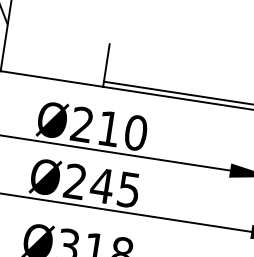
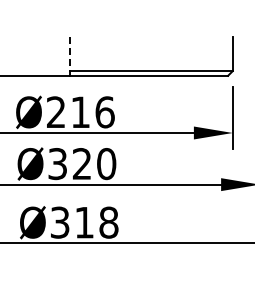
line: (106, 63) -> (69, 54), solid -> dashed
text: (135, 133) -> (104, 112), Ø210 -> Ø216
text: (102, 186) -> (82, 164), Ø245 -> Ø320

